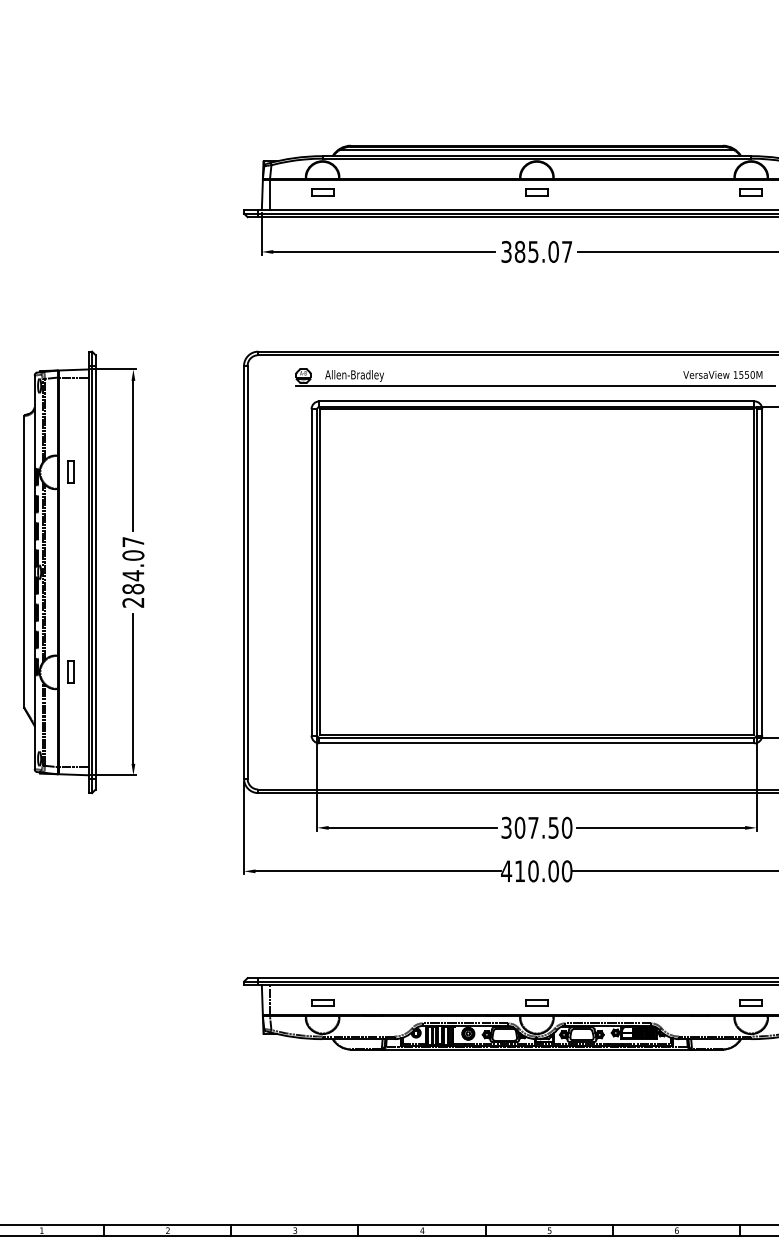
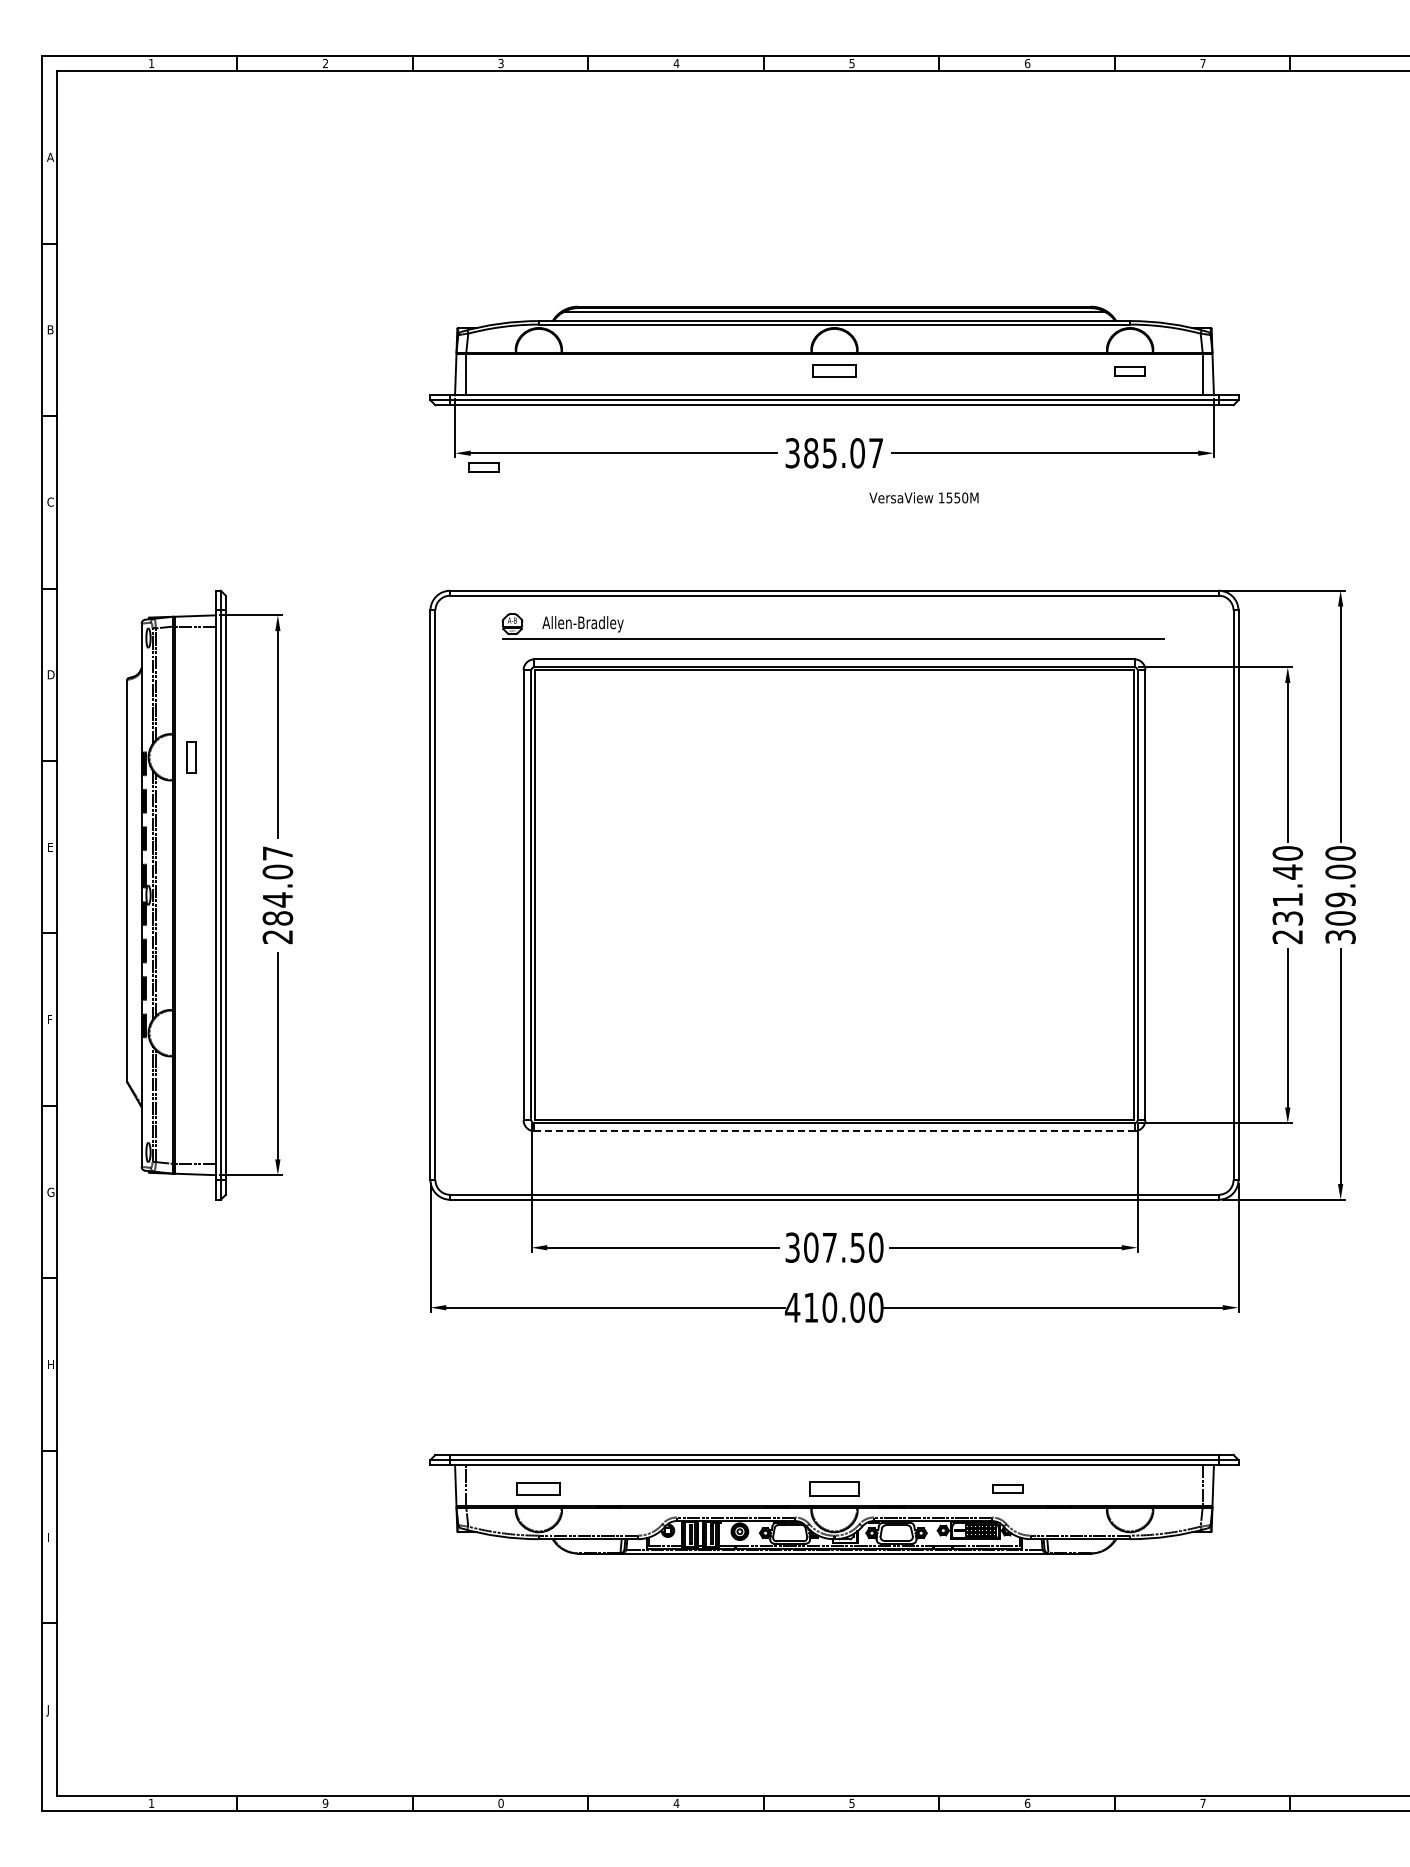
part: (322, 192) -> (483, 467), moved
part: (536, 192) -> (834, 371), size x1.4
text: (722, 374) -> (923, 497), moved
part: (70, 671) -> (191, 1032), removed
line: (536, 743) -> (833, 1131), solid -> dashed
part: (322, 1002) -> (538, 1488), size x1.4
part: (536, 1002) -> (834, 1488), size x1.6
part: (750, 1002) -> (1007, 1488), moved
text: (167, 1230) -> (325, 1802), 2 -> 9
text: (294, 1230) -> (500, 1802), 3 -> 0

